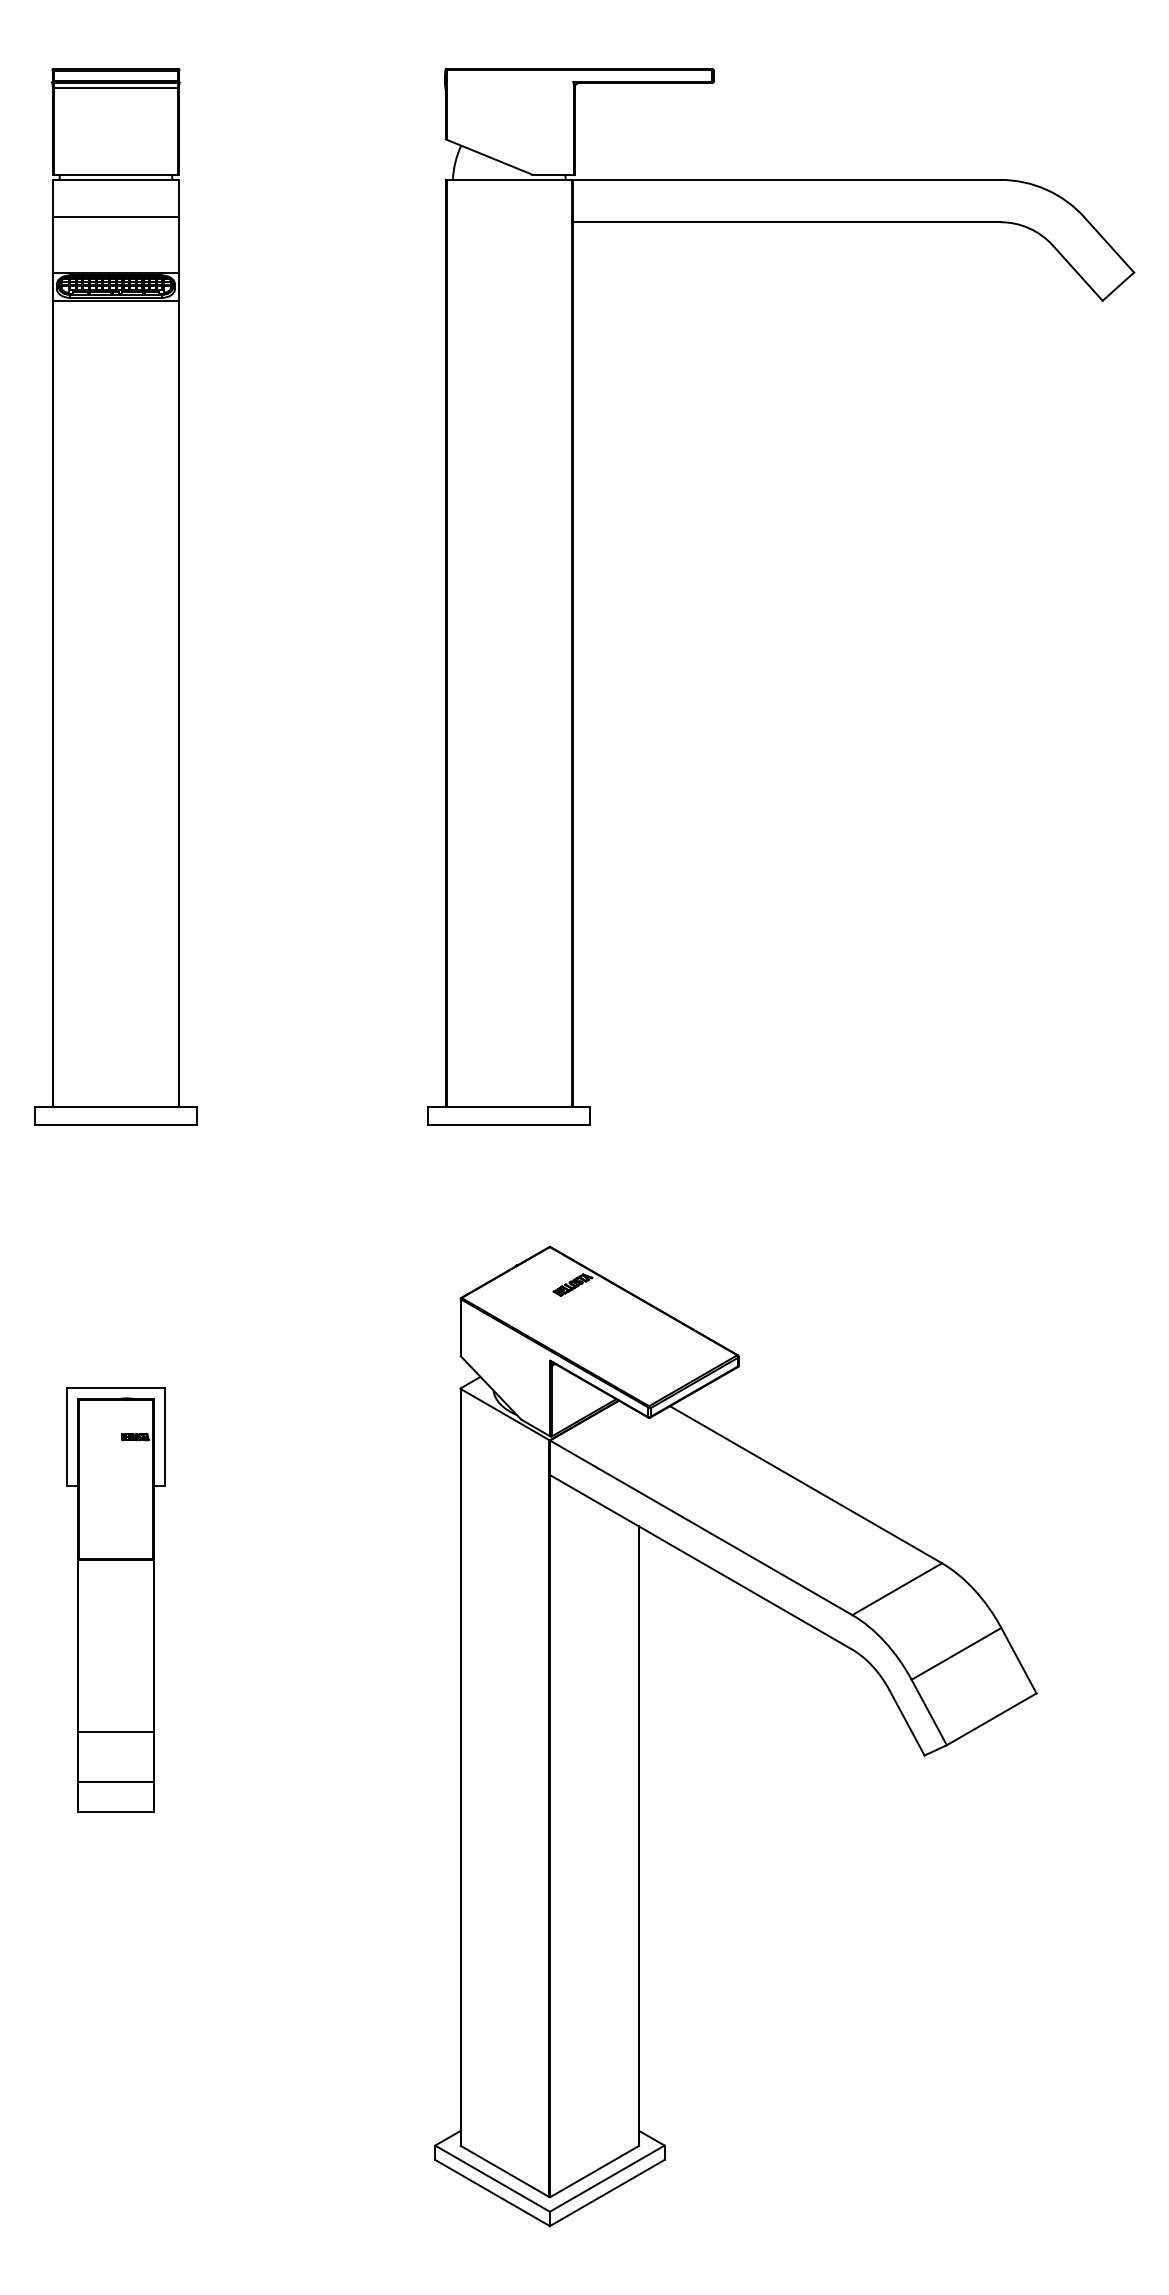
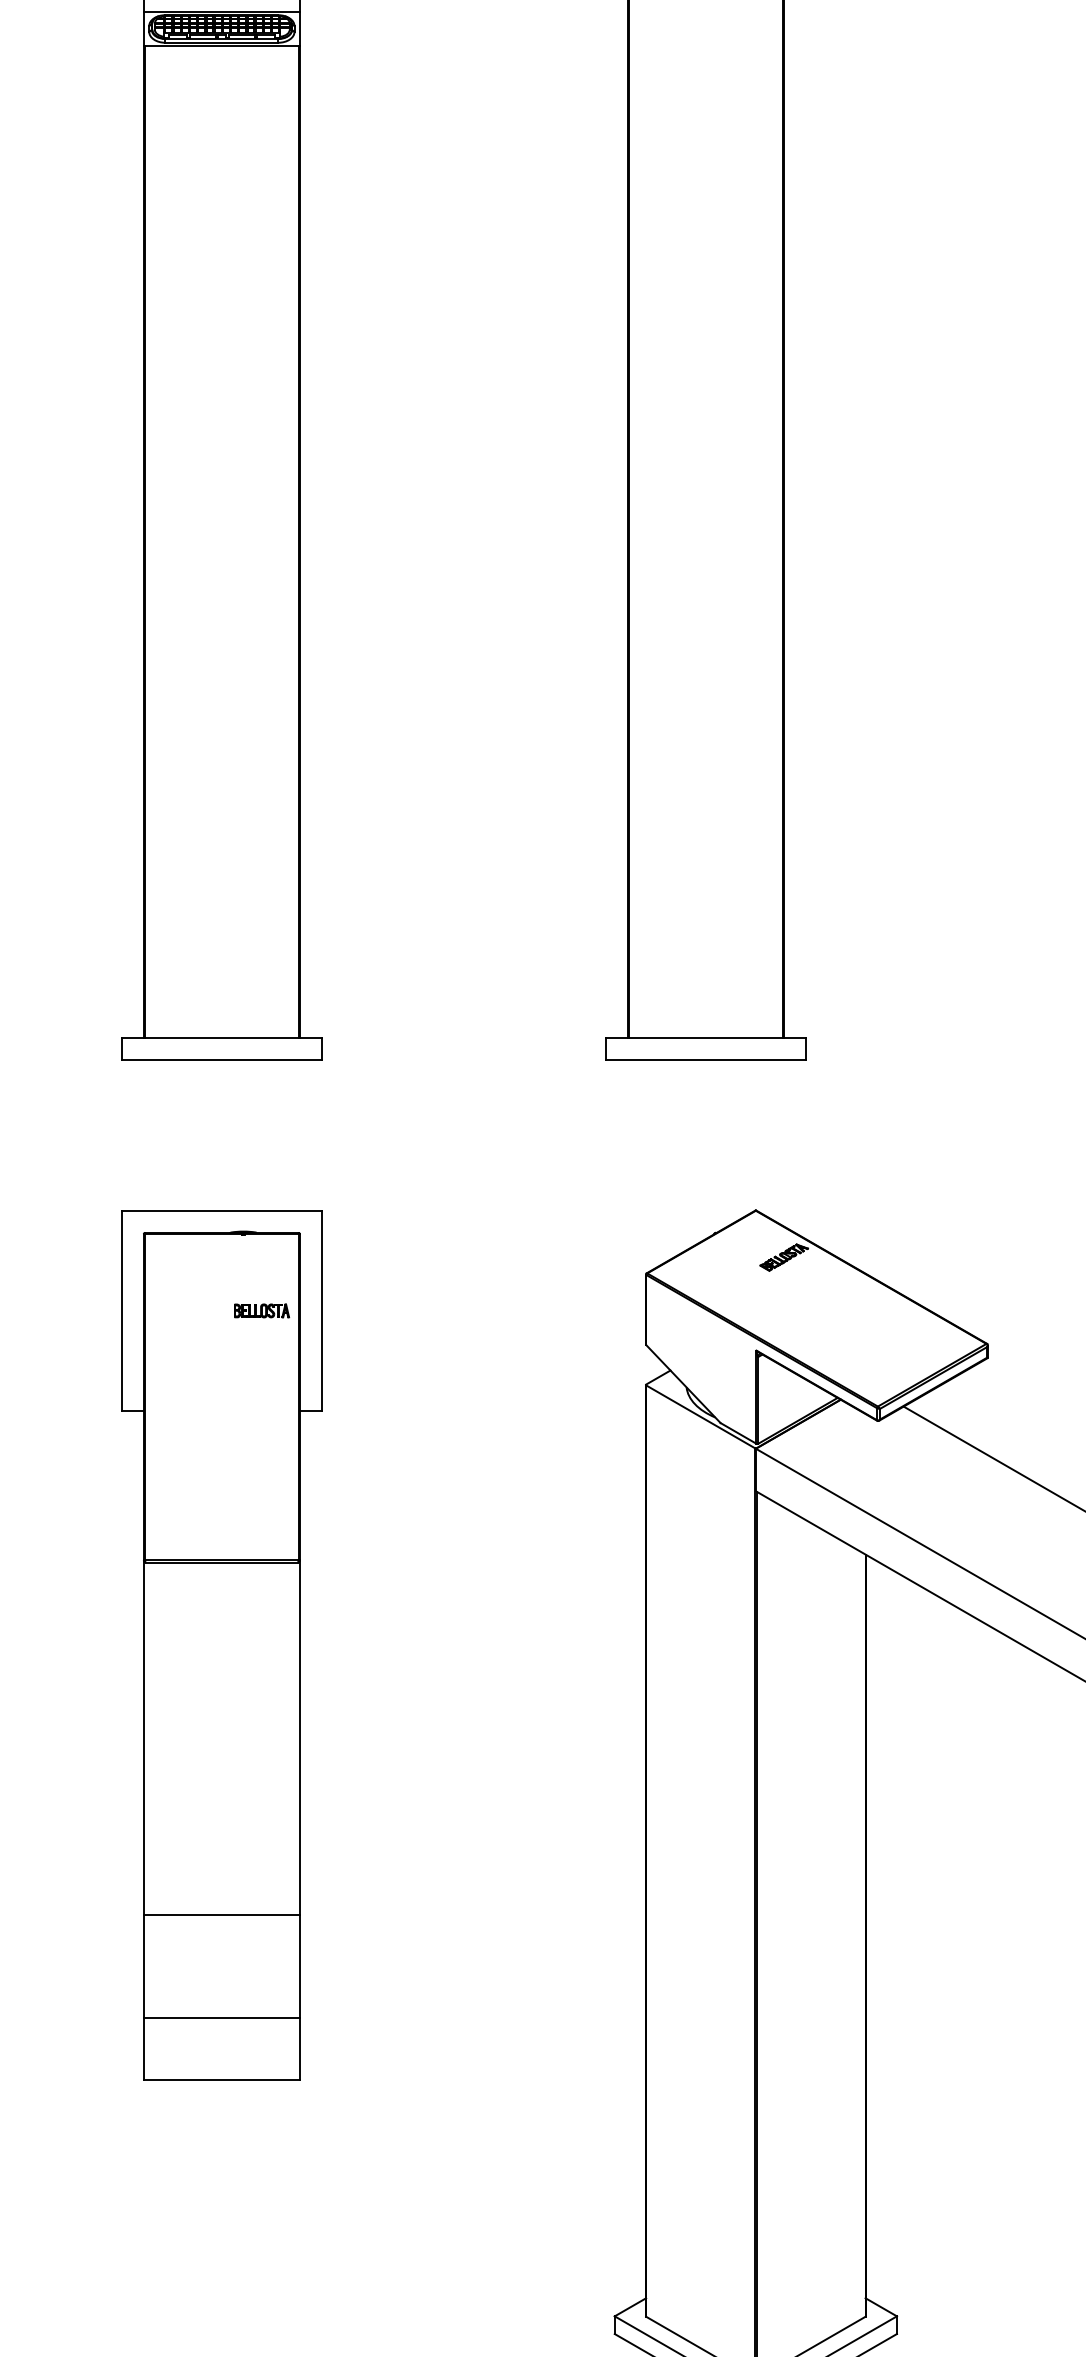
part: (115, 1599) -> (221, 1644), size x1.67

